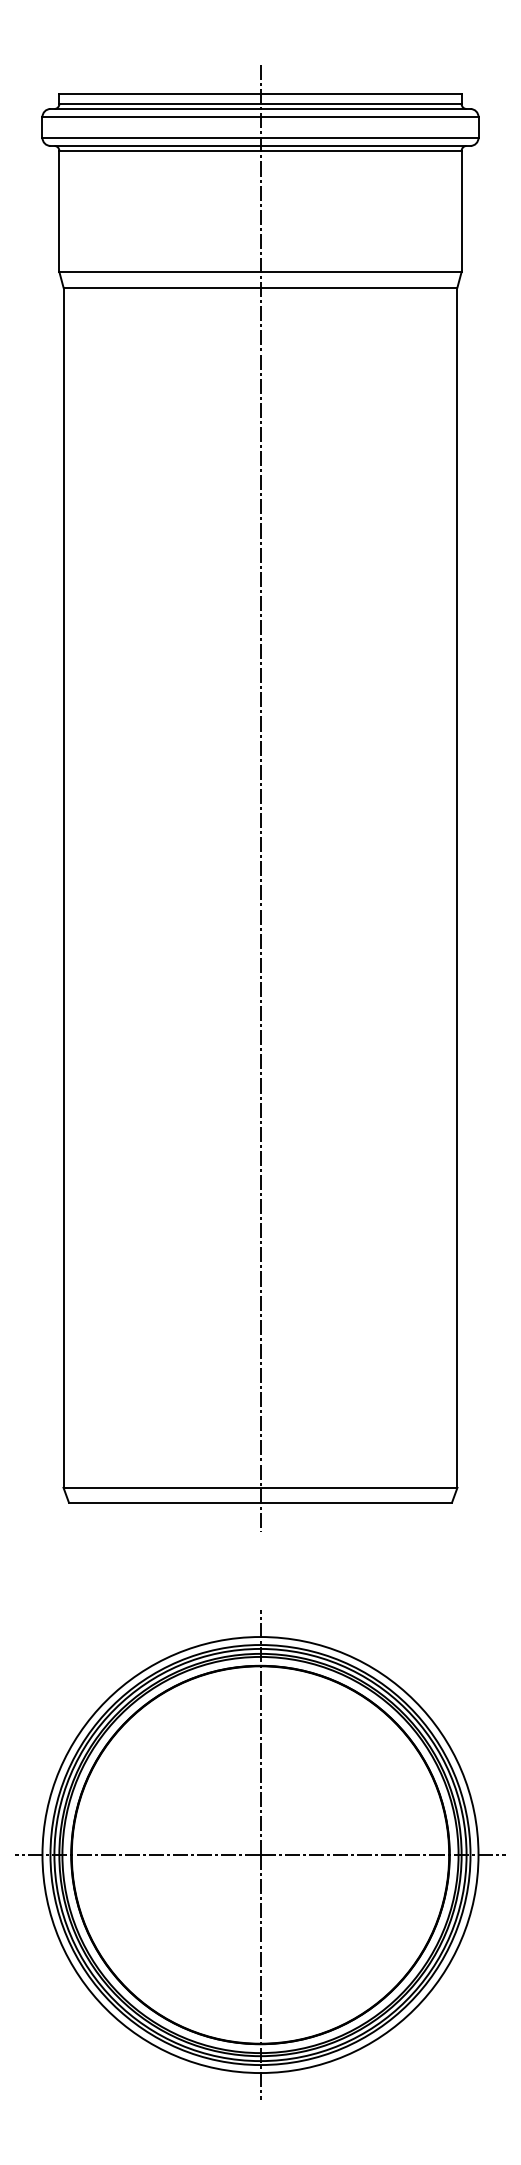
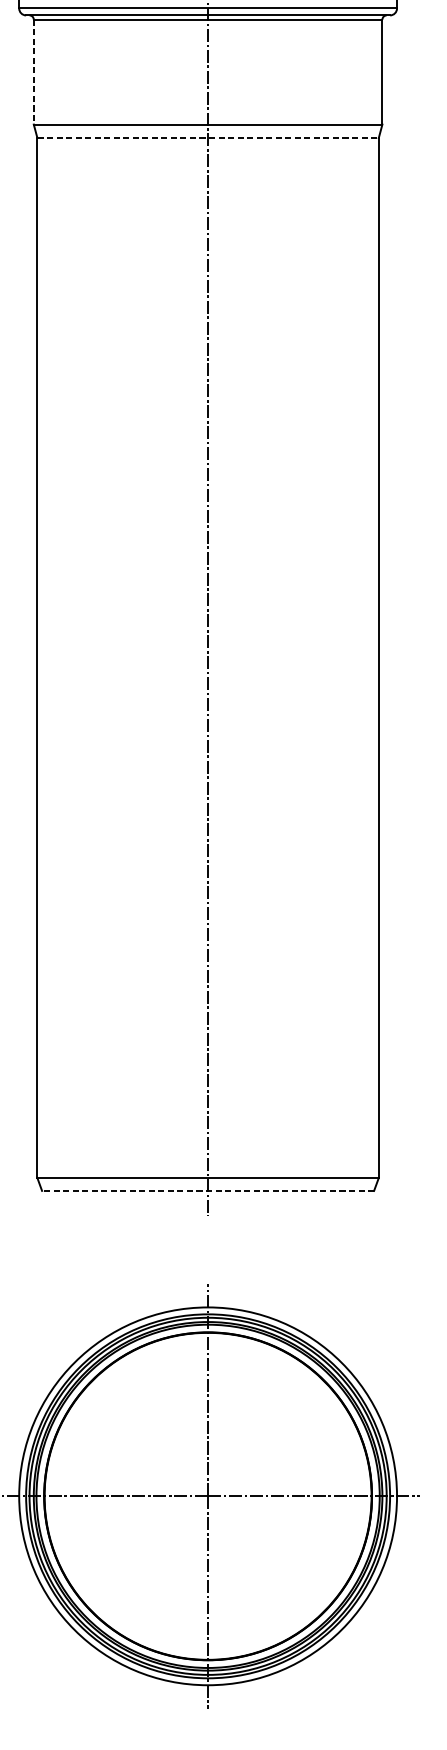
line: (59, 211) -> (33, 72), solid -> dashed
line: (260, 287) -> (208, 138), solid -> dashed
line: (260, 1502) -> (208, 1190), solid -> dashed

